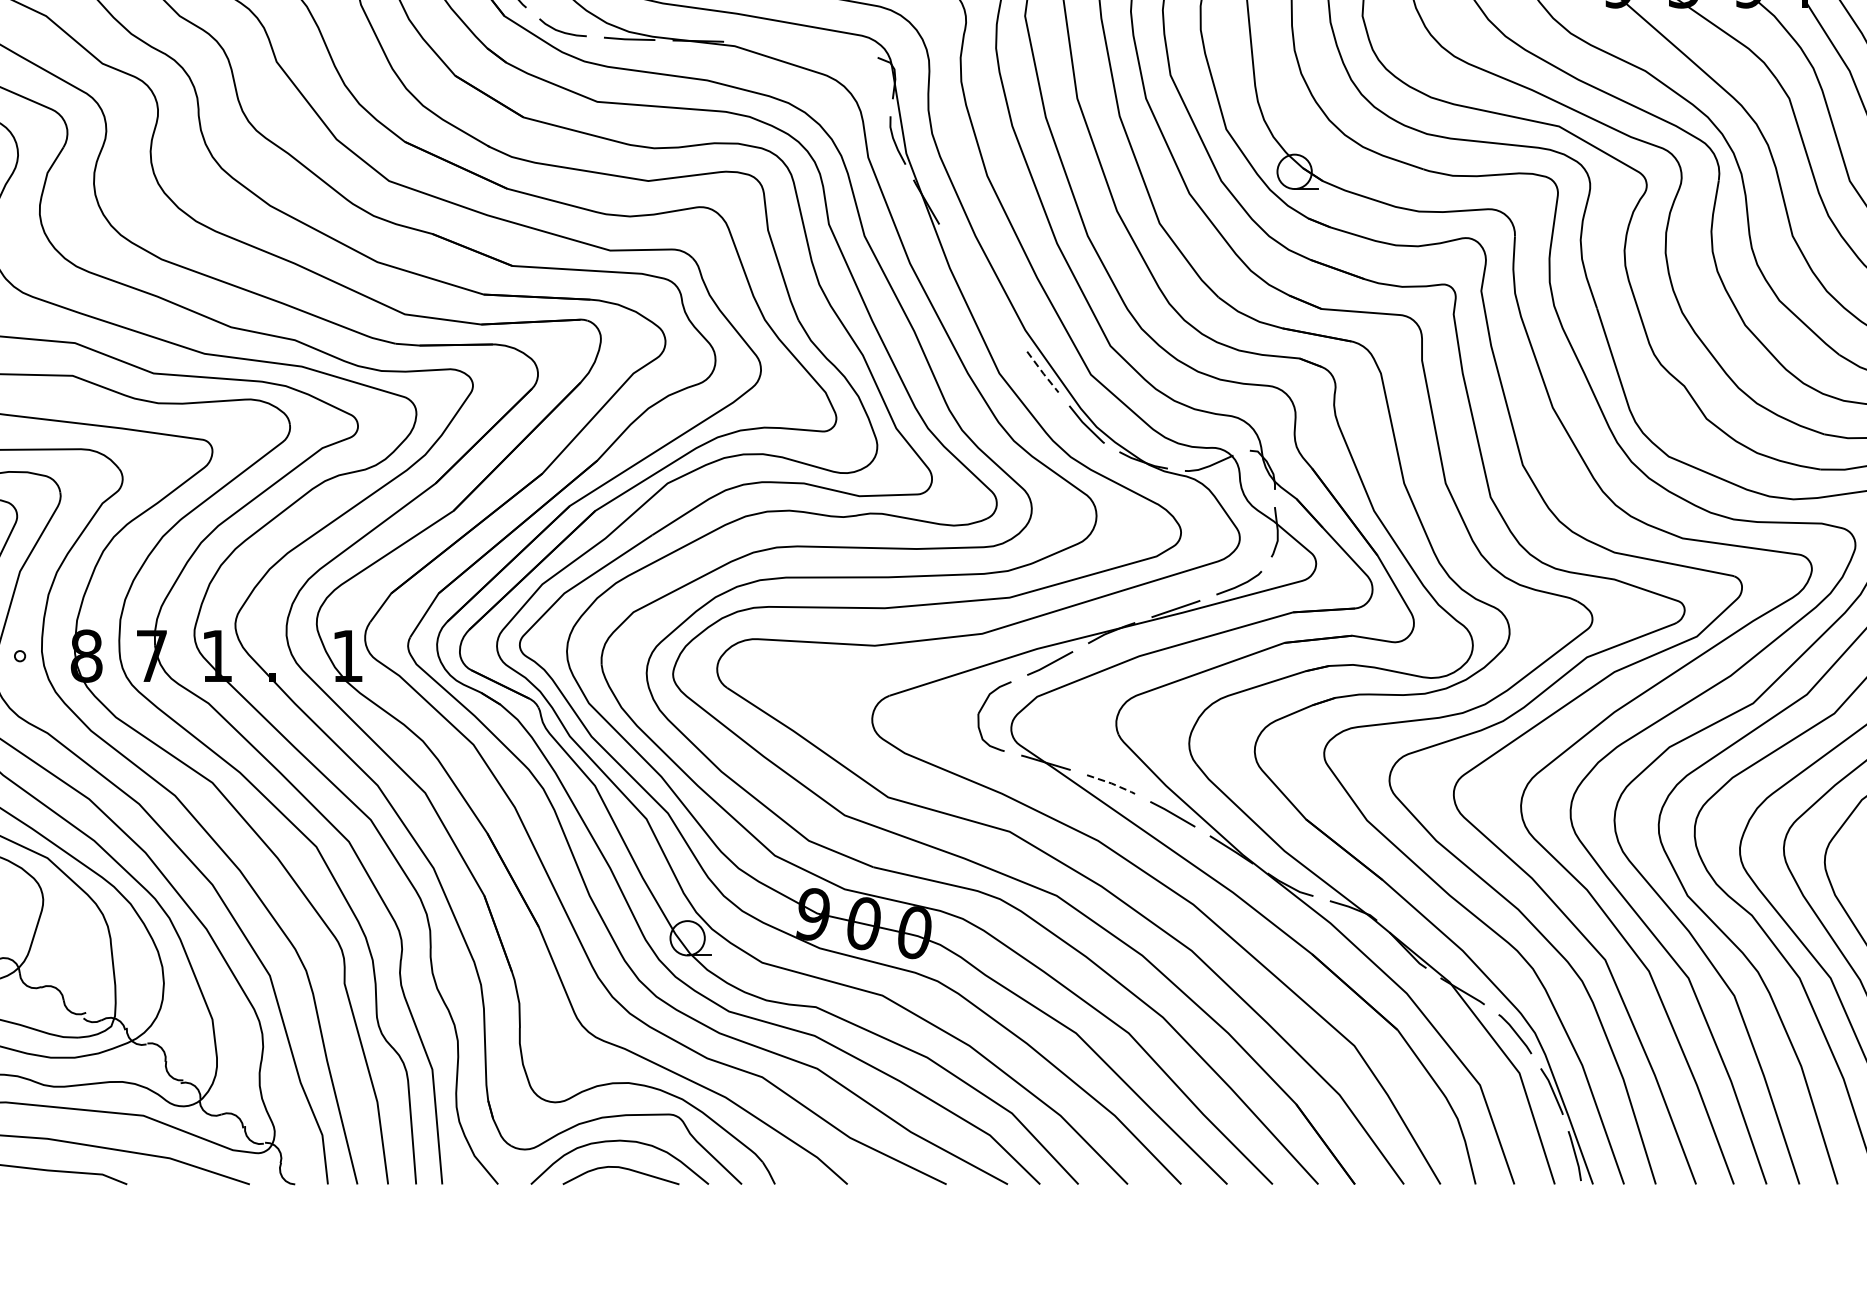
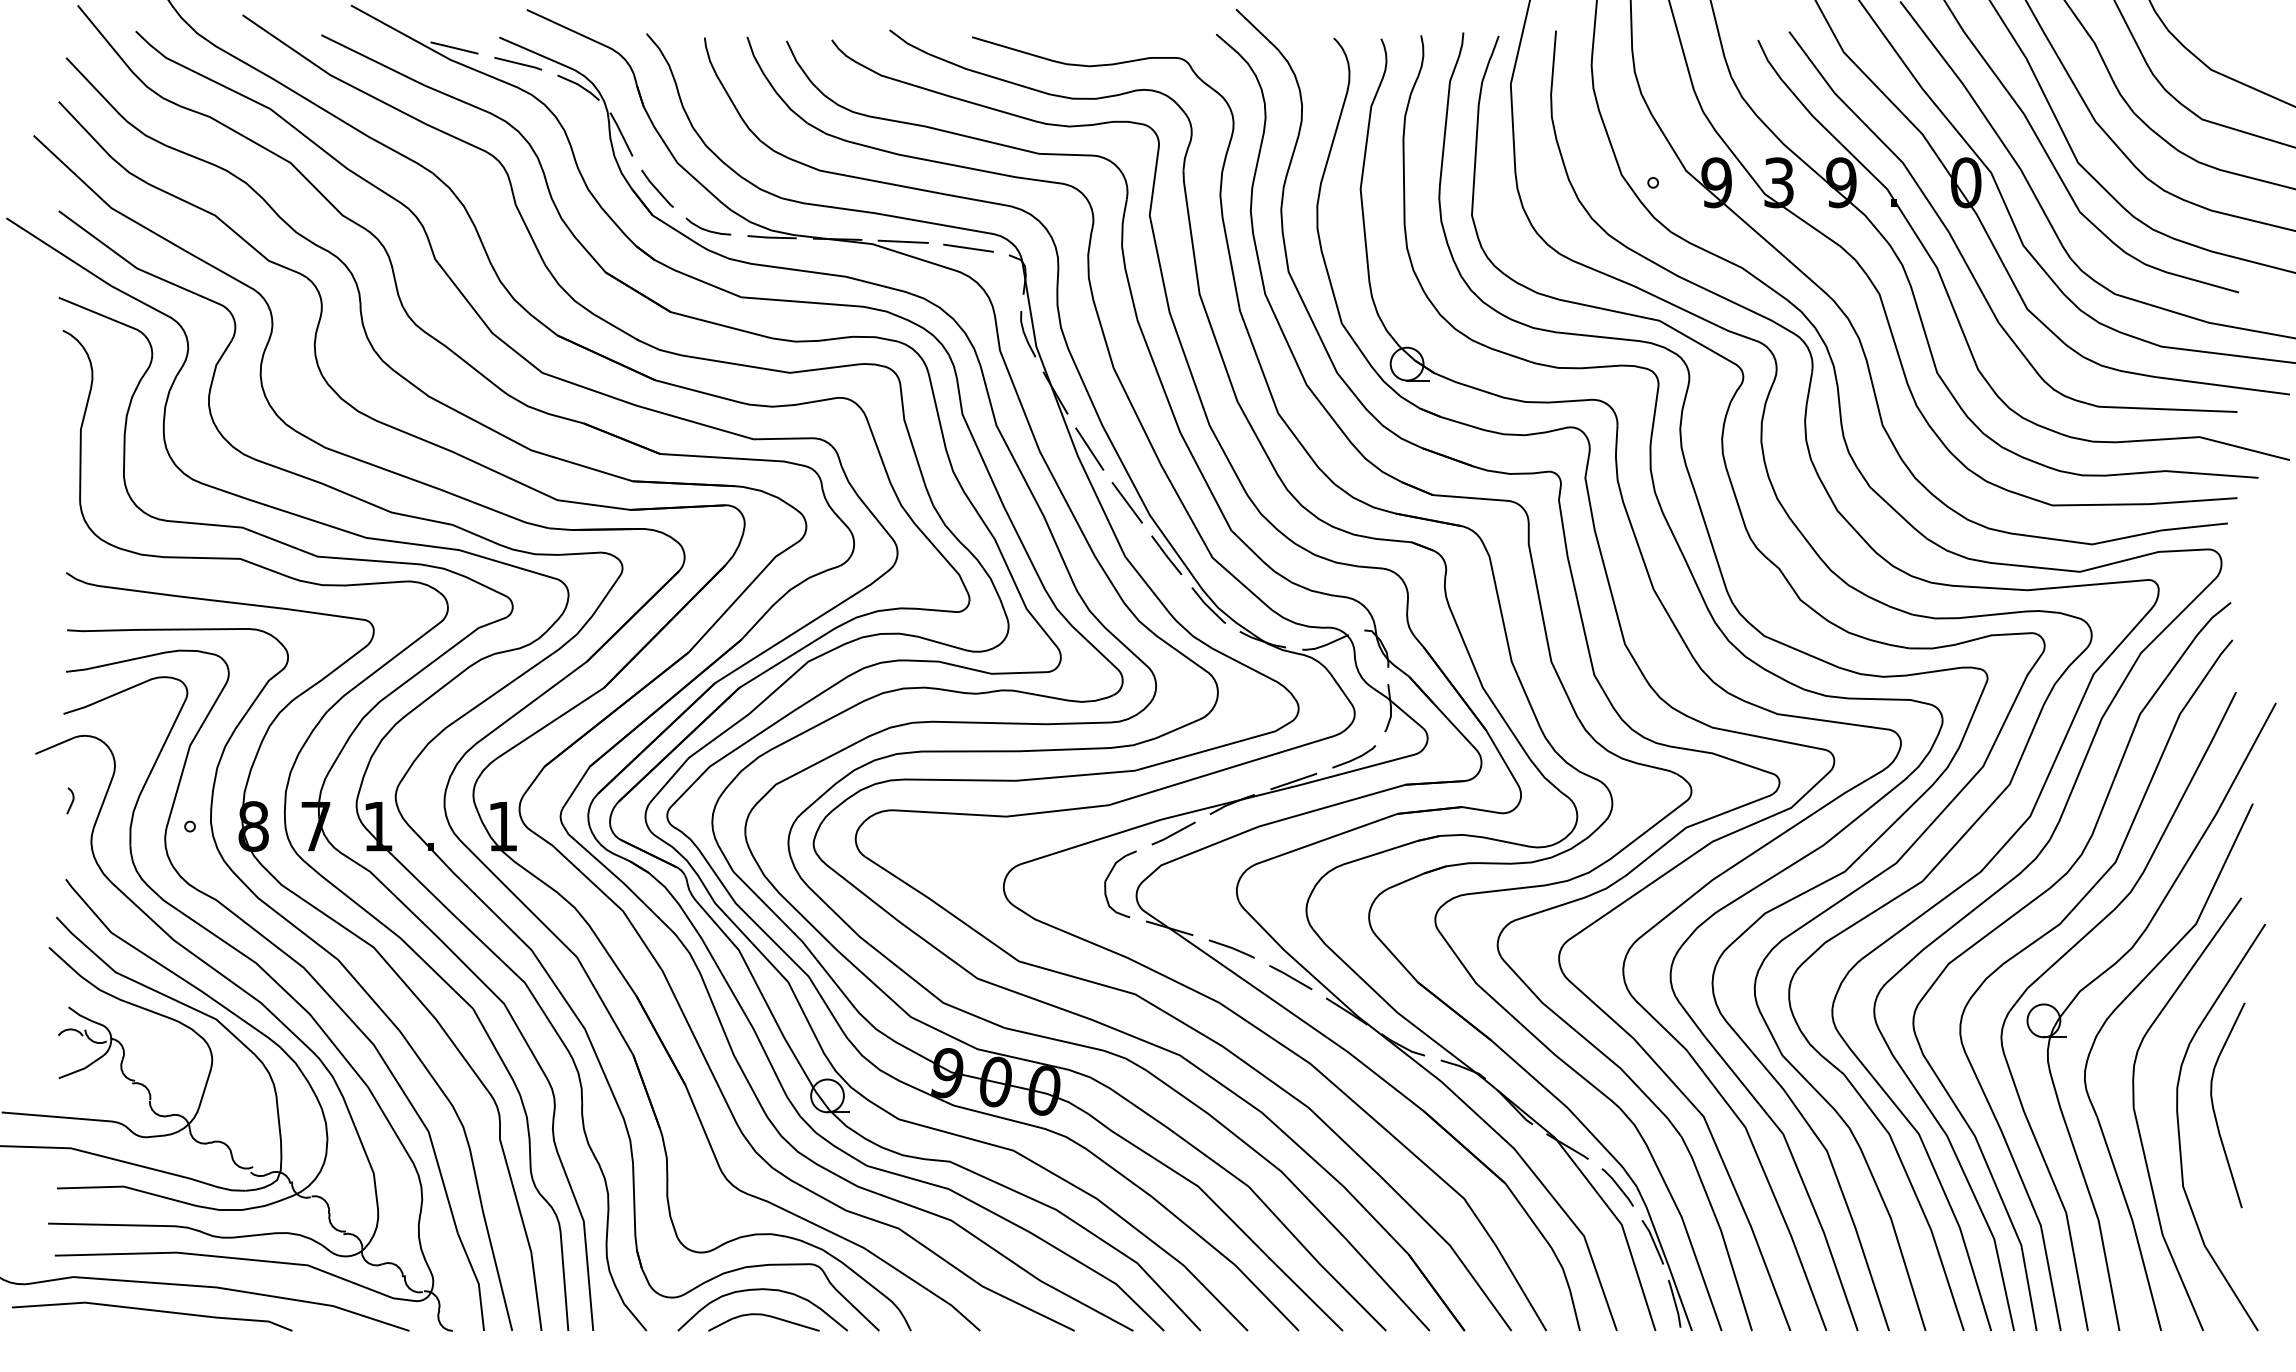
line: (766, 43) -> (902, 241), added
line: (835, 49) -> (968, 247), added
line: (962, 260) -> (1089, 448), added
line: (1000, 316) -> (1126, 502), added
line: (1042, 373) -> (1166, 556), dashed -> solid
line: (1111, 783) -> (1232, 948), dashed -> solid

